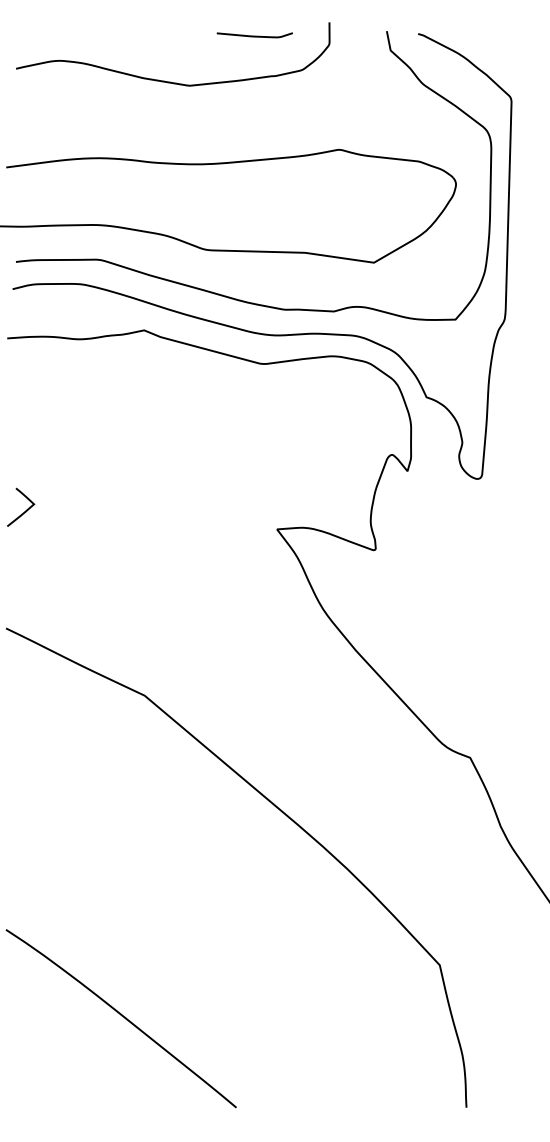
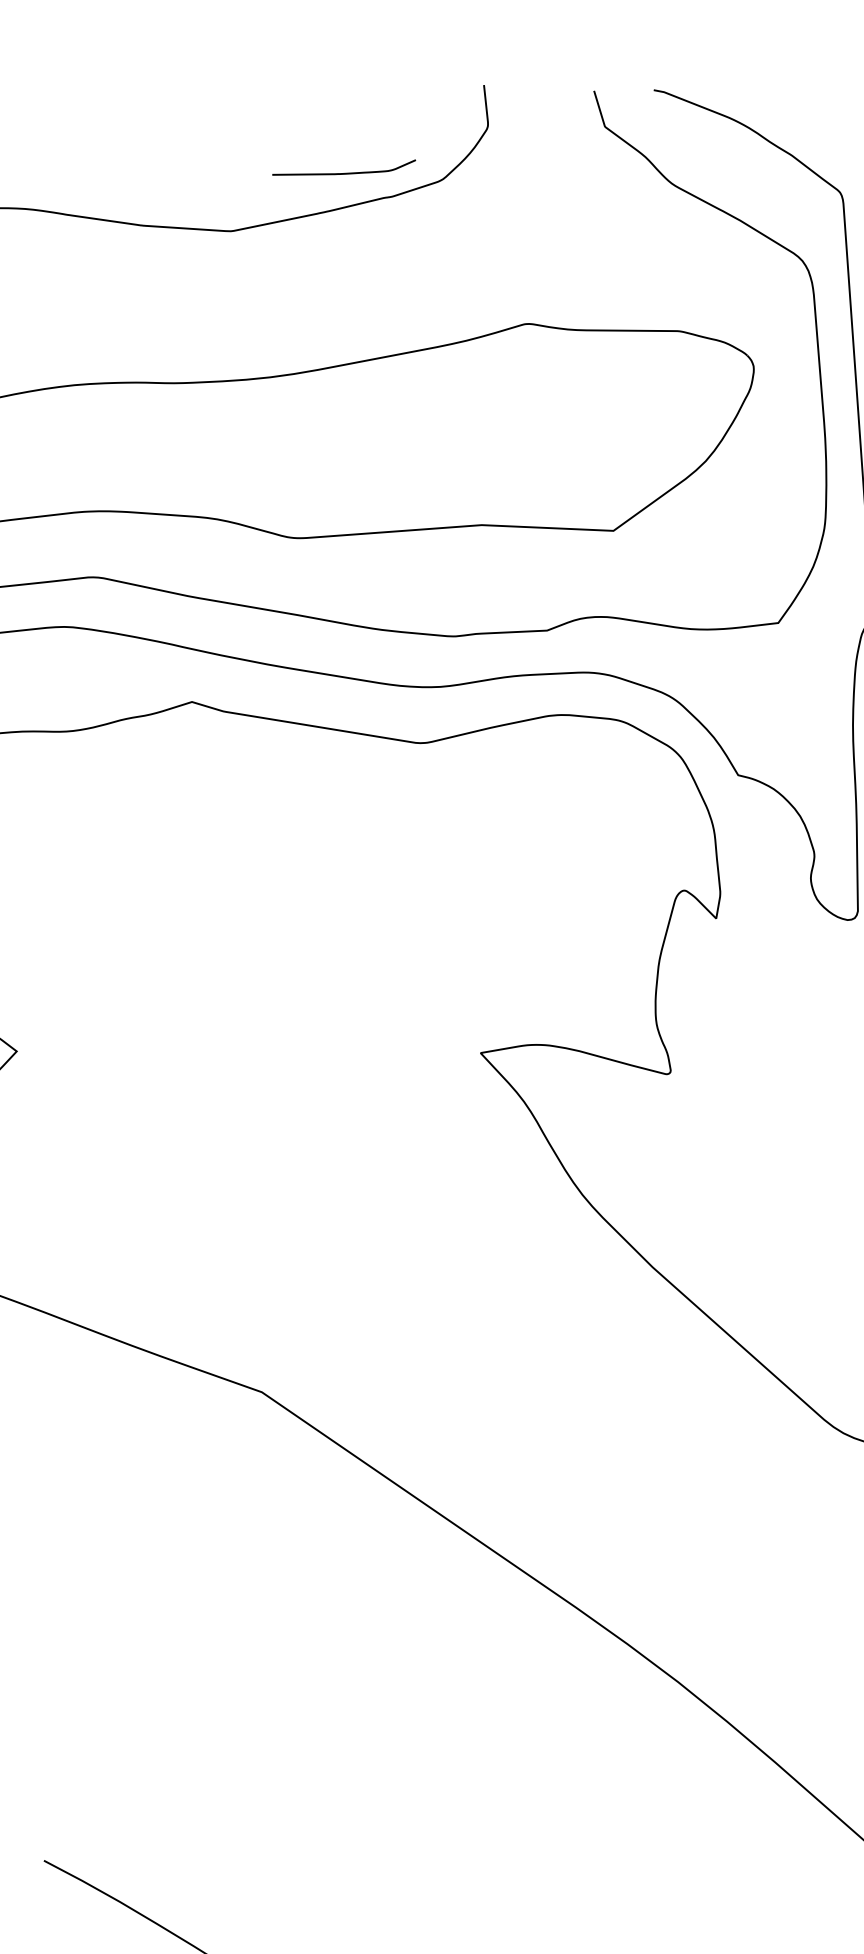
curve: (254, 35) -> (343, 171), moved

